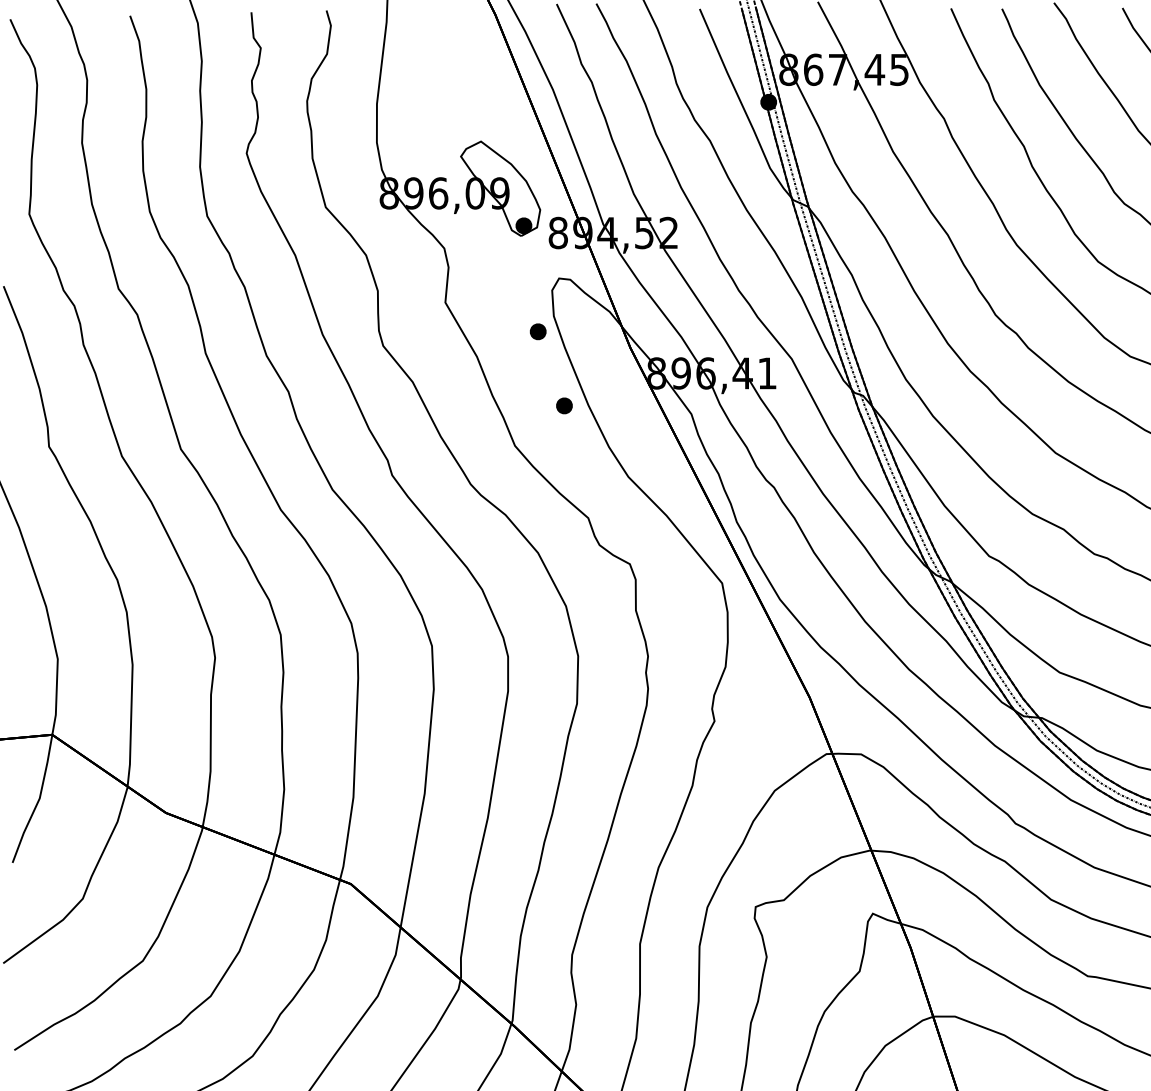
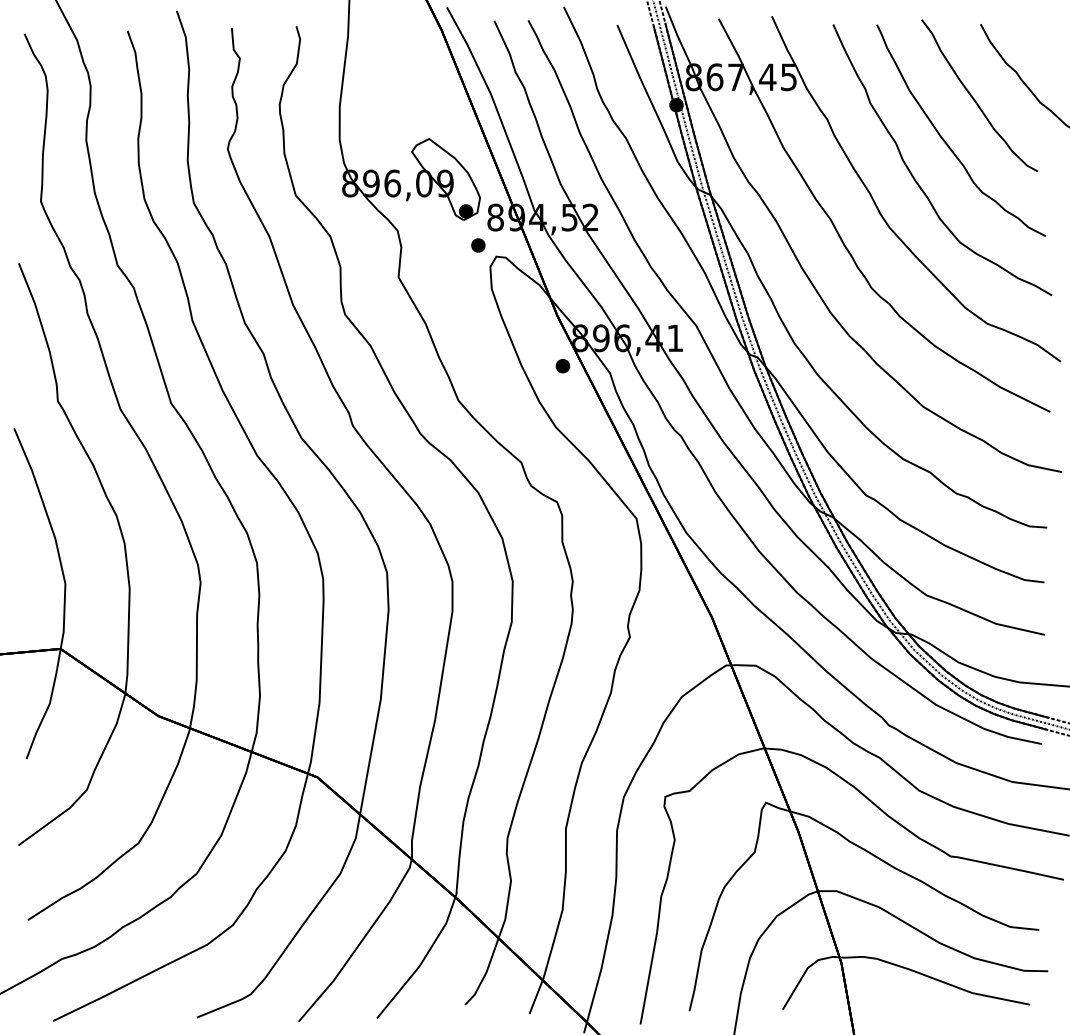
part: (538, 331) -> (478, 245), moved
part: (563, 406) -> (562, 366), moved

